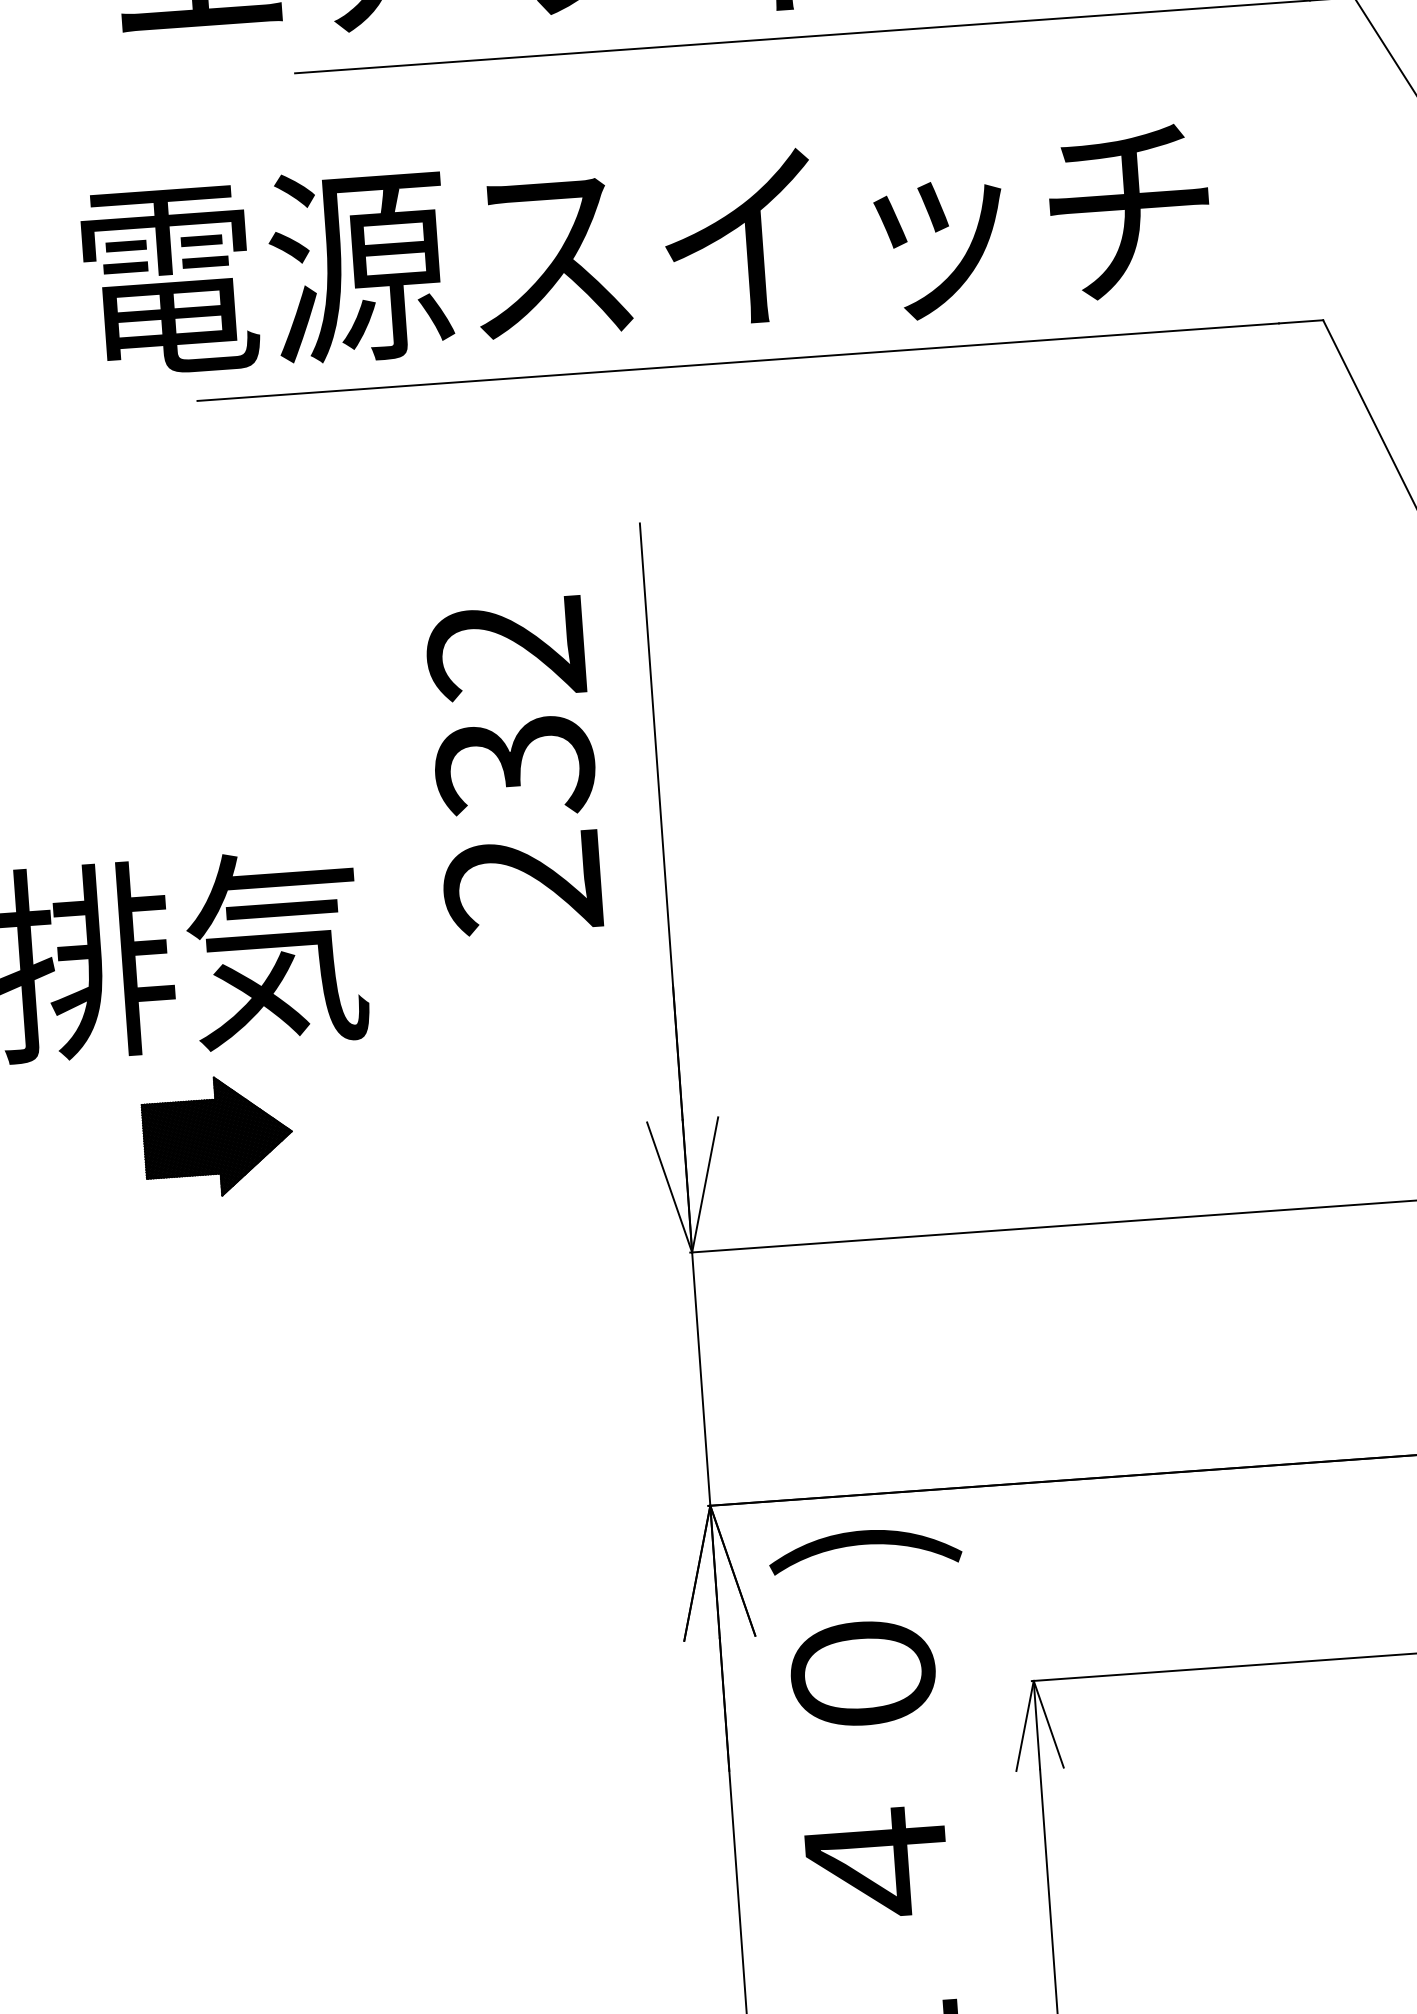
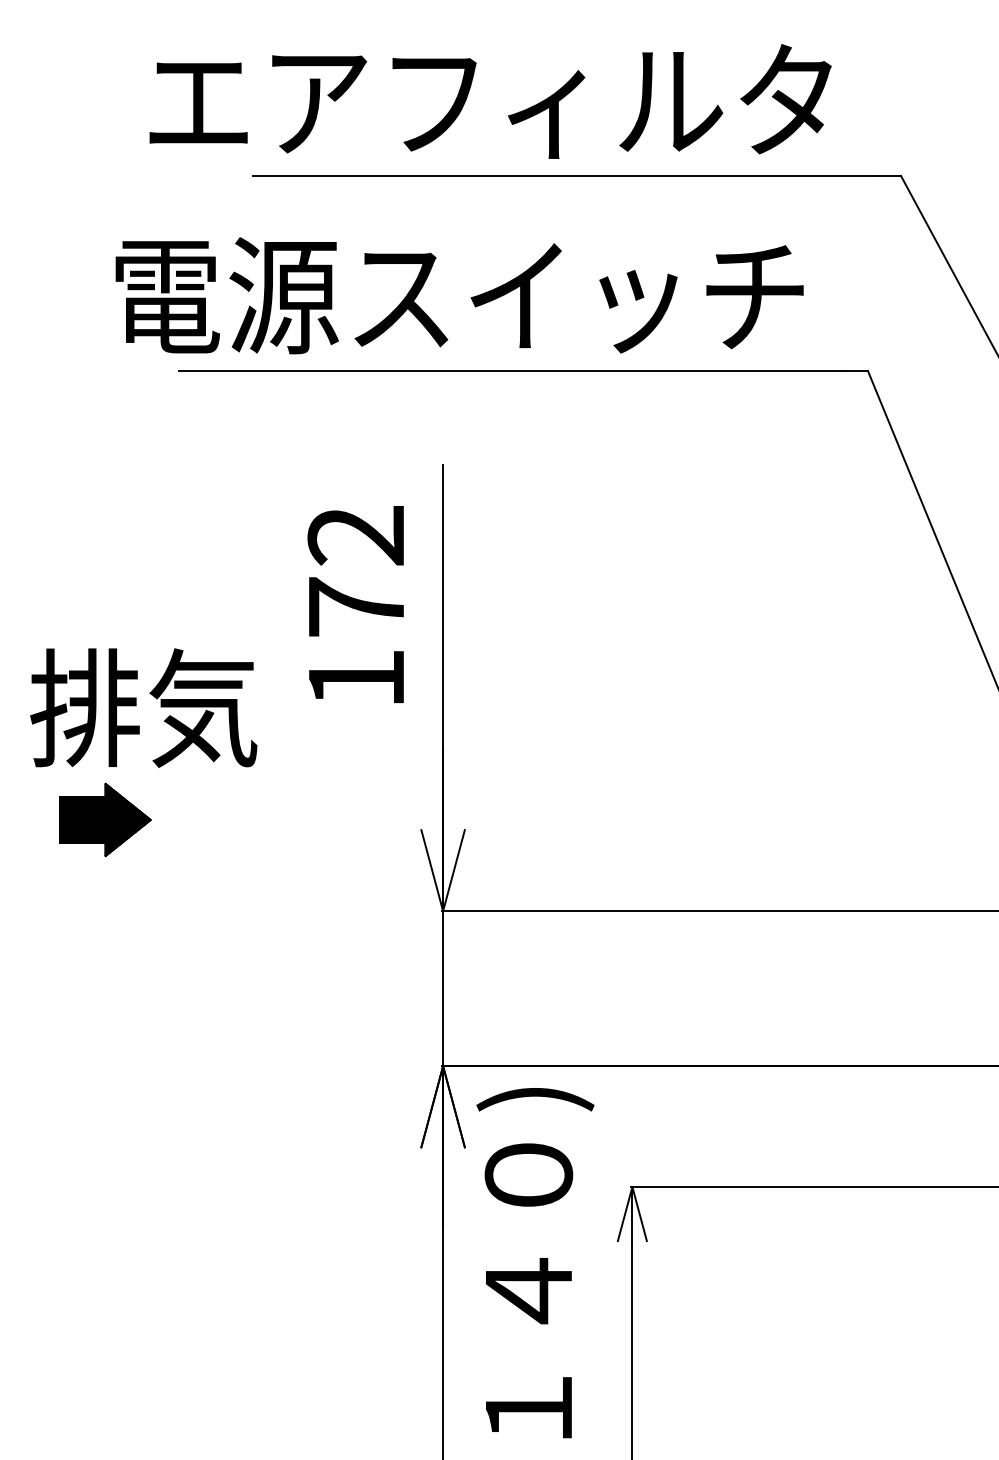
text: (519, 825) -> (356, 643), 232 -> 172
part: (217, 1135) -> (105, 819), moved

